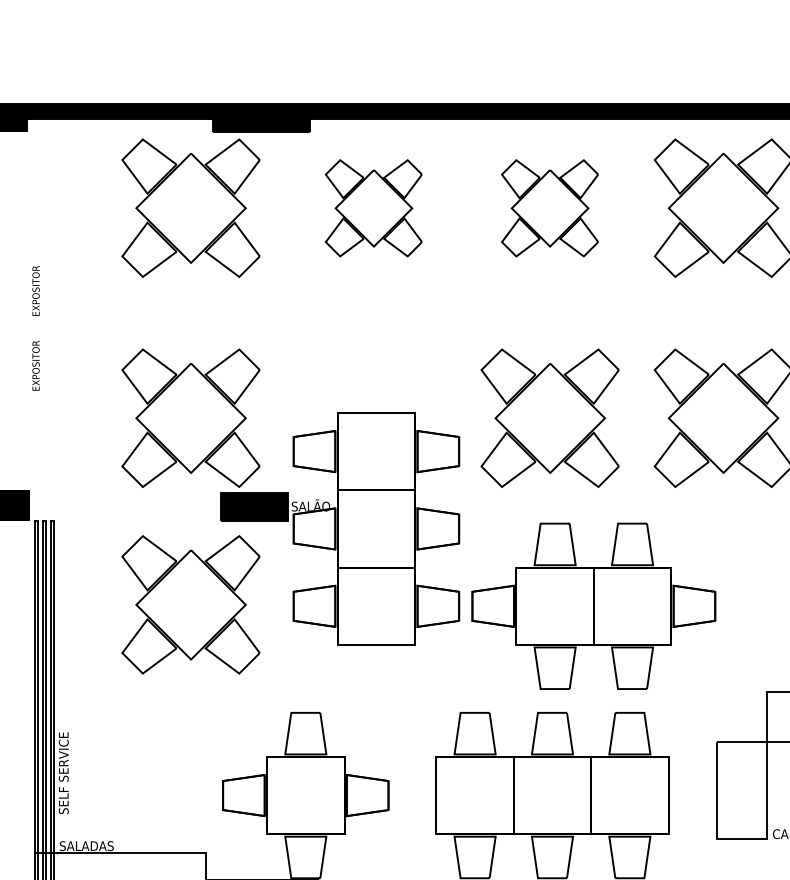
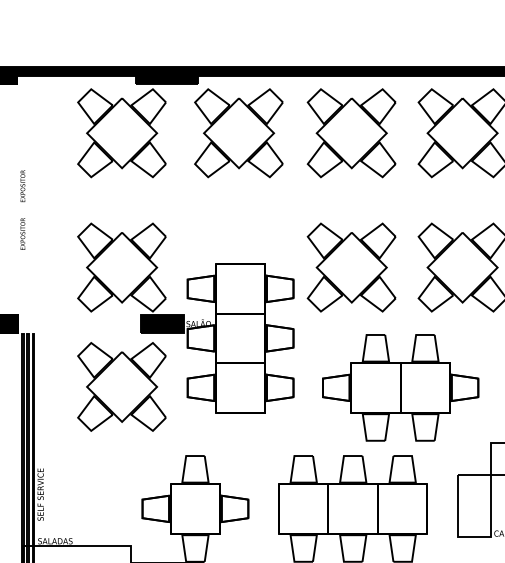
part: (373, 208) -> (238, 133), size x1.43
part: (549, 208) -> (351, 133), size x1.43
part: (593, 605) -> (400, 387), moved

